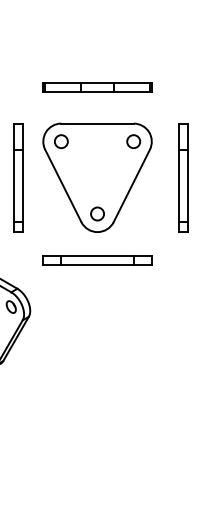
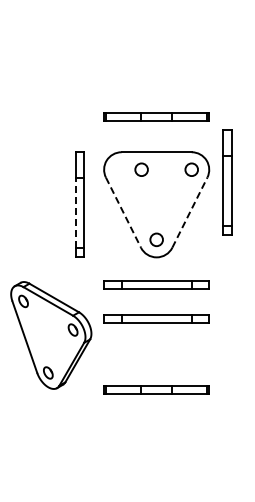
circle: (61, 141) -> (141, 169), moved
part: (183, 177) -> (227, 182), moved
line: (13, 185) -> (75, 212), solid -> dashed
line: (132, 185) -> (190, 212), solid -> dashed
line: (63, 186) -> (123, 213), solid -> dashed
part: (97, 295) -> (156, 318), added
part: (97, 368) -> (156, 389), added

